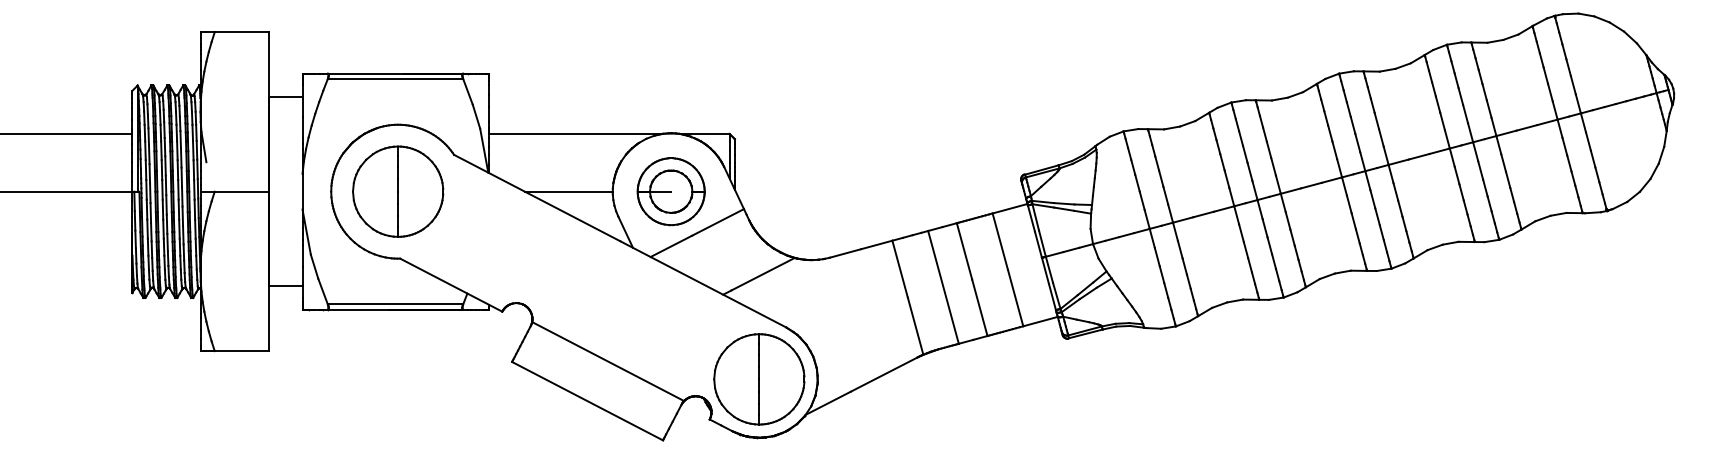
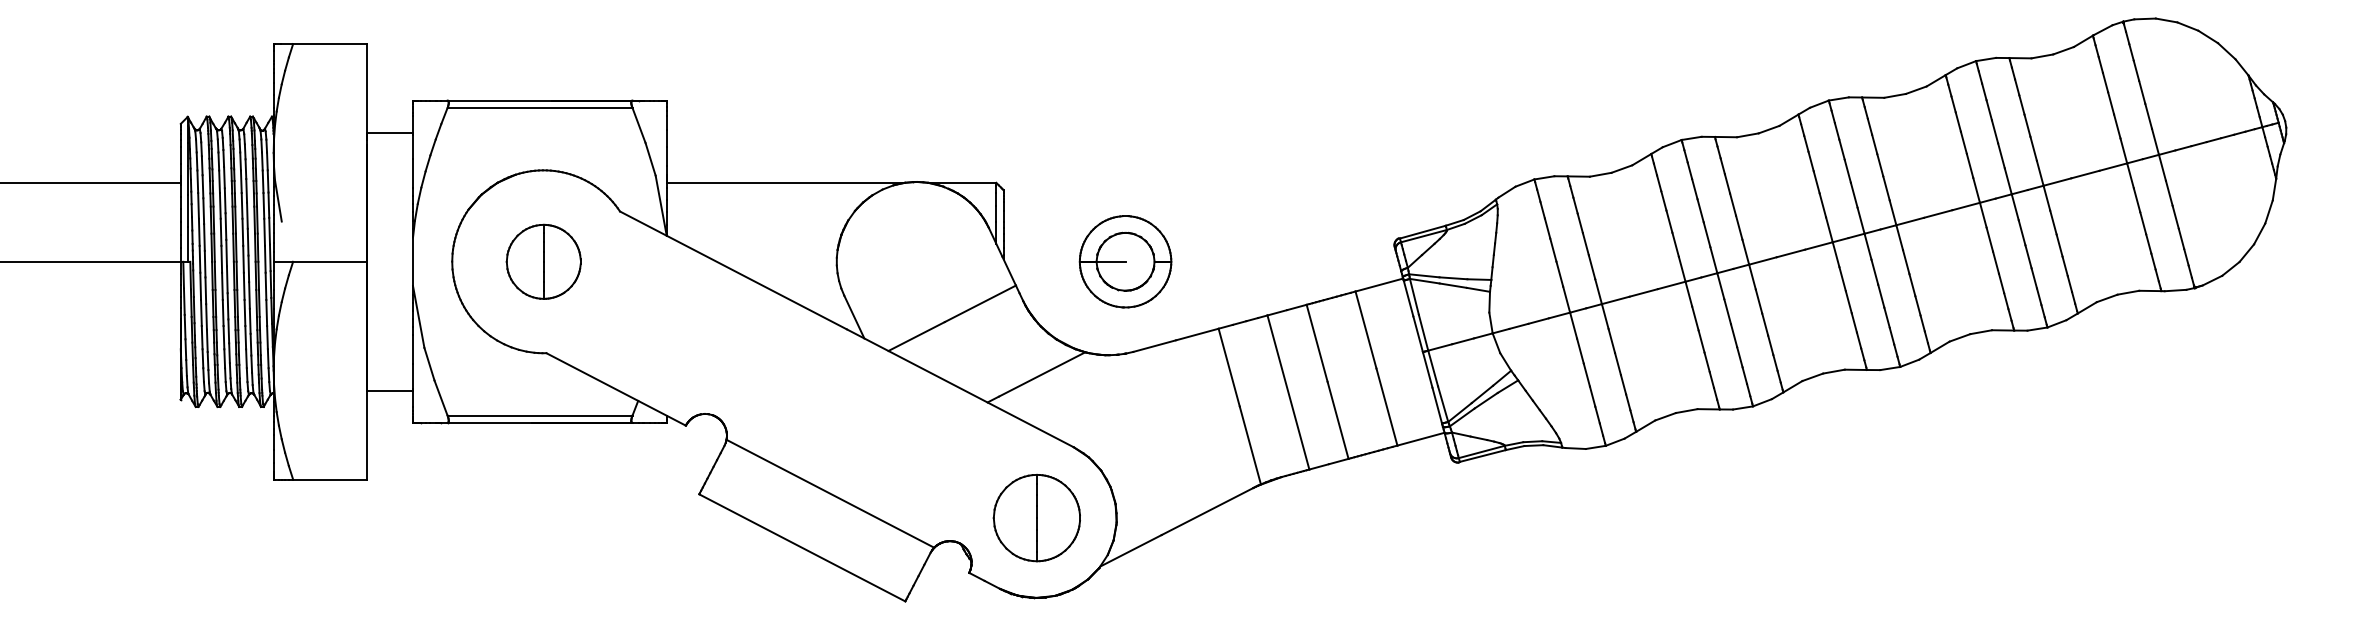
part: (398, 191) -> (543, 261), size x0.6
line: (568, 191) -> (776, 261), removed
part: (671, 191) -> (1125, 261), moved
part: (759, 378) -> (1036, 517), size x0.7

